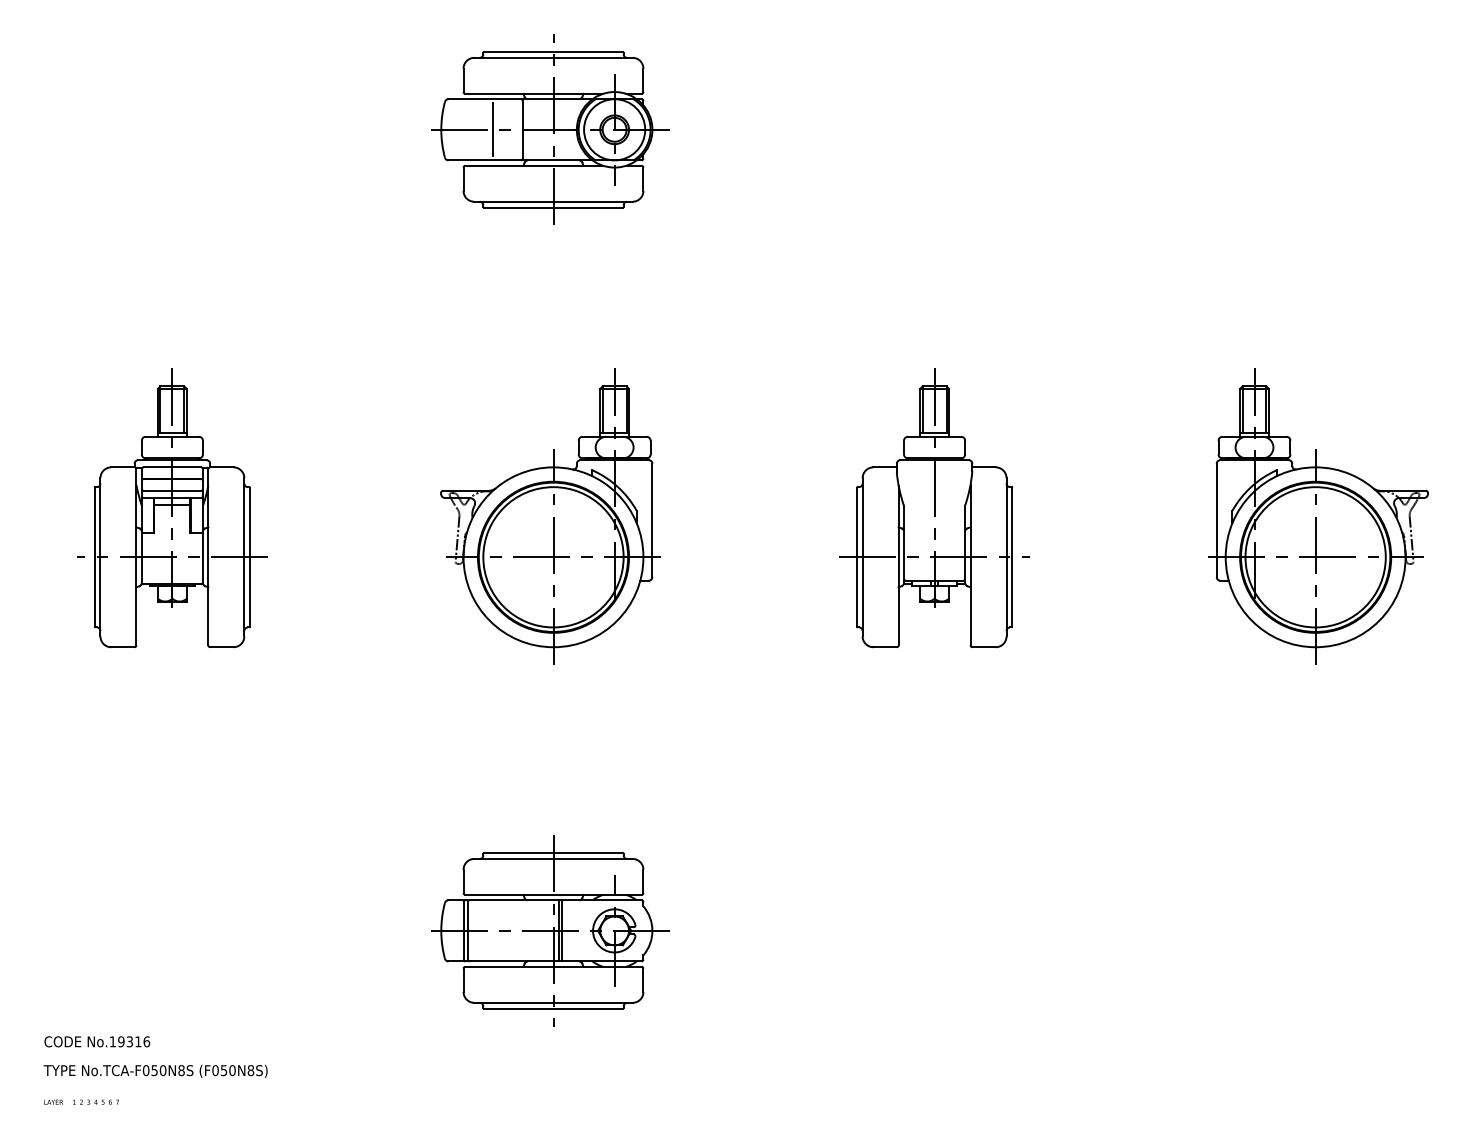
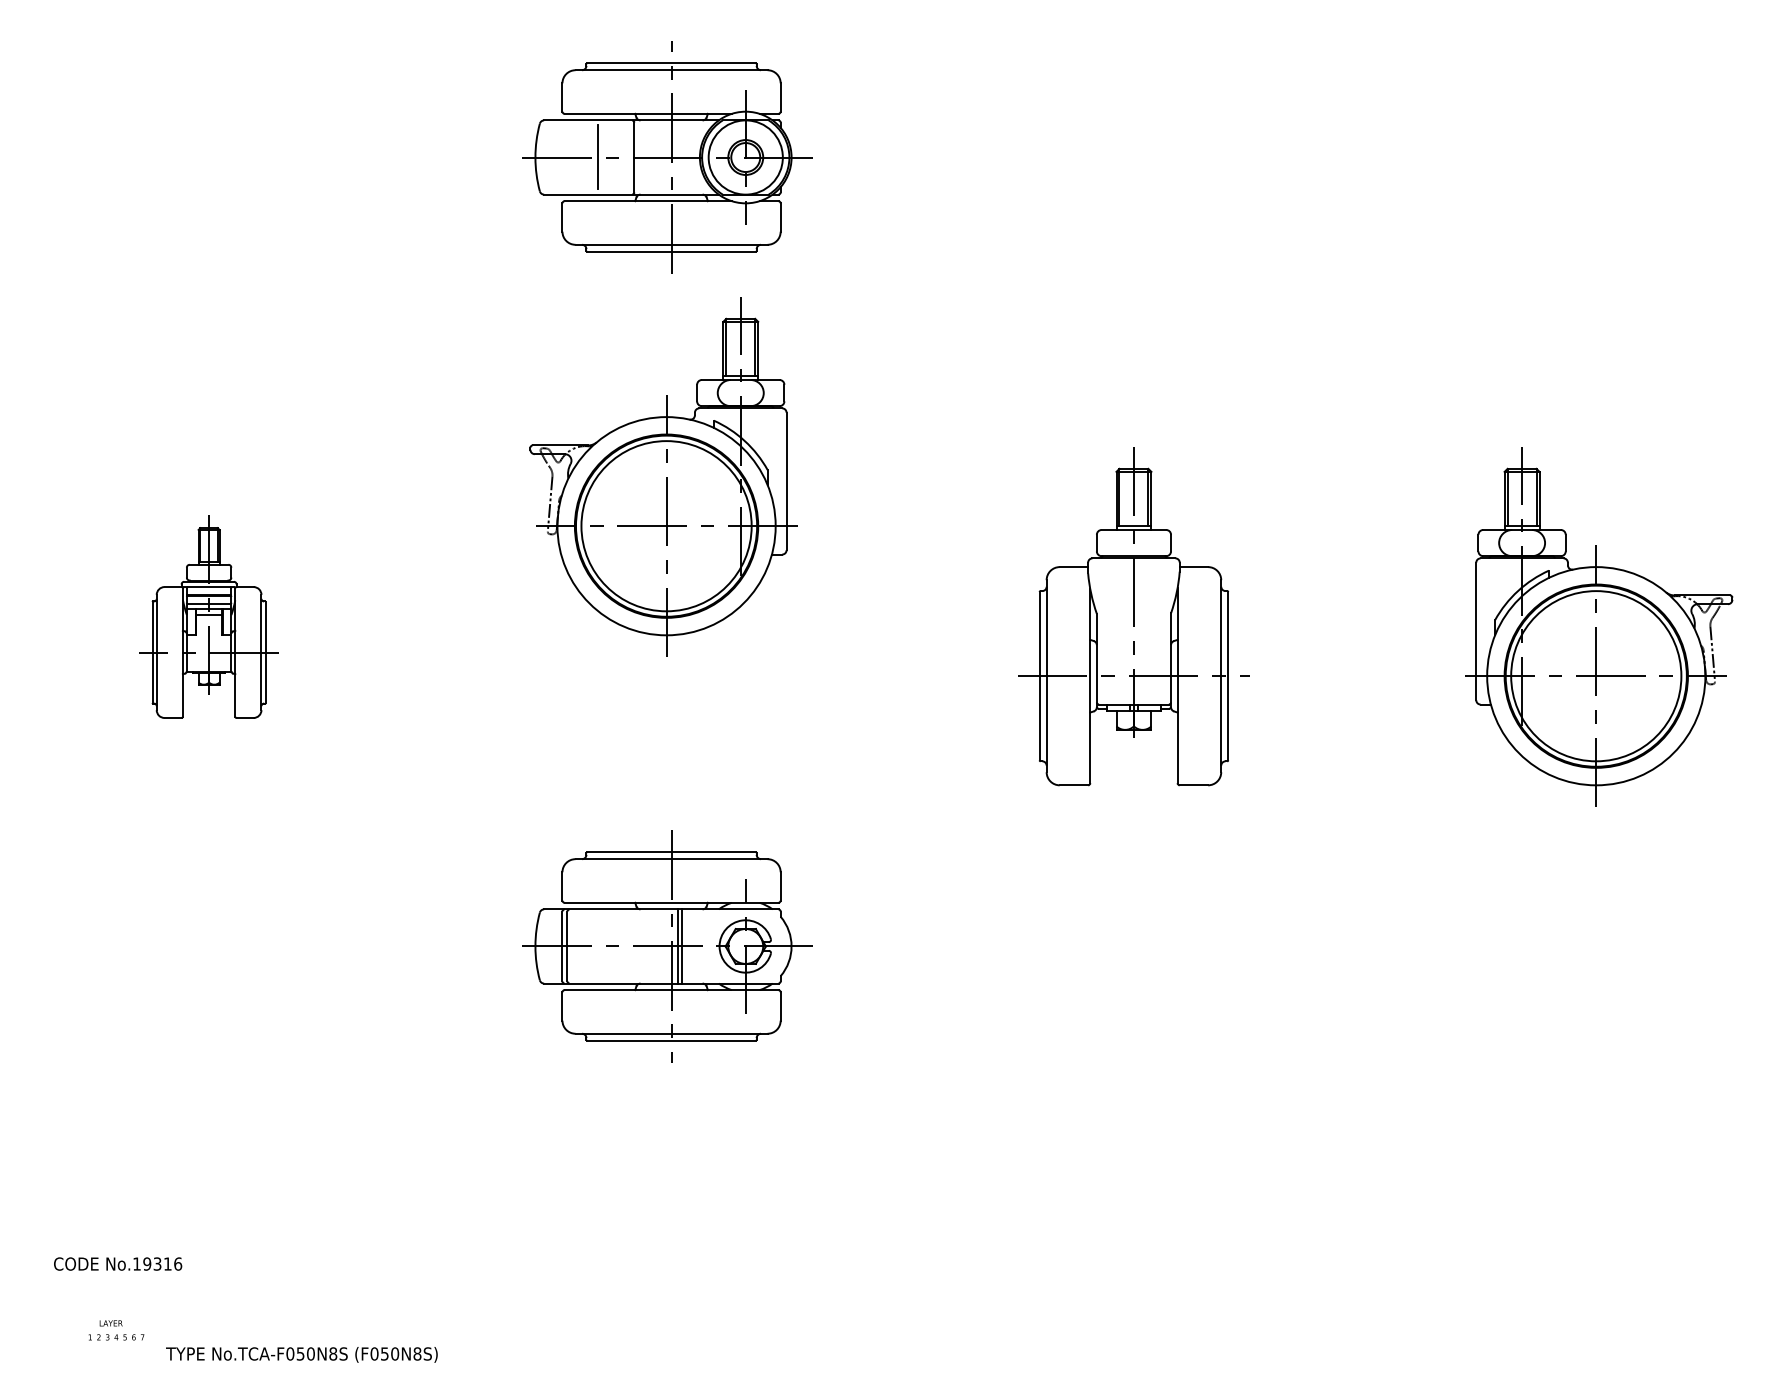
part: (171, 508) -> (208, 616), size x0.6
part: (550, 516) -> (663, 476), moved
part: (550, 930) -> (667, 946), moved
text: (155, 1071) -> (301, 1354), moved
text: (53, 1102) -> (110, 1323), moved

